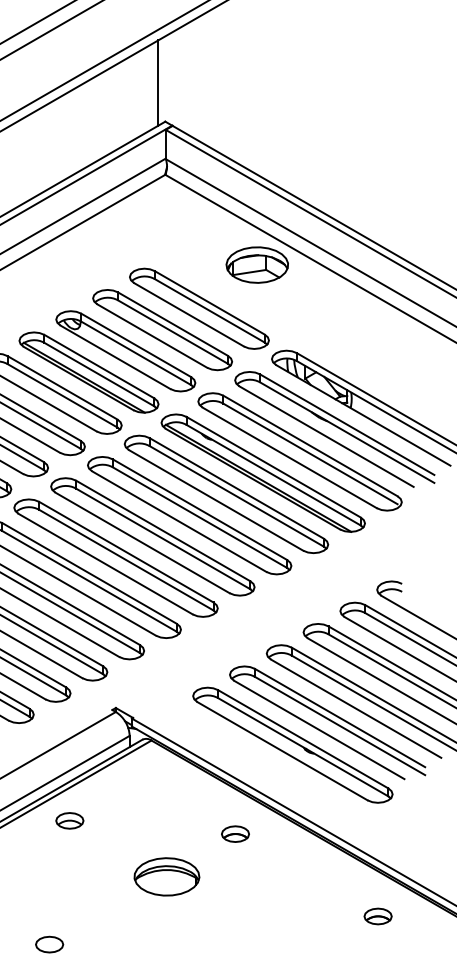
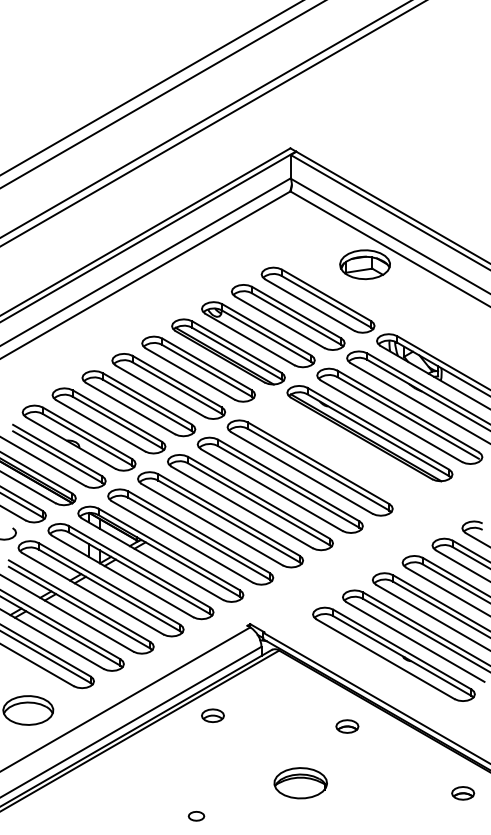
line: (158, 82) -> (284, 116), removed
part: (225, 494) -> (339, 450), removed
part: (166, 877) -> (300, 783), moved
part: (49, 944) -> (196, 816), size x0.7

